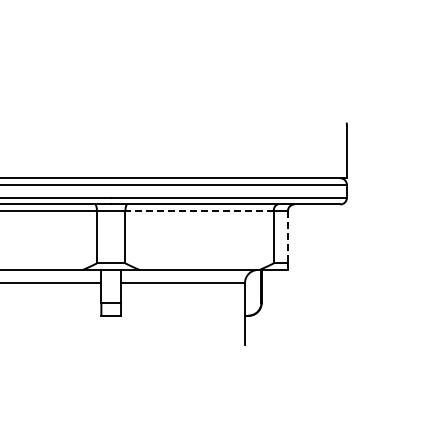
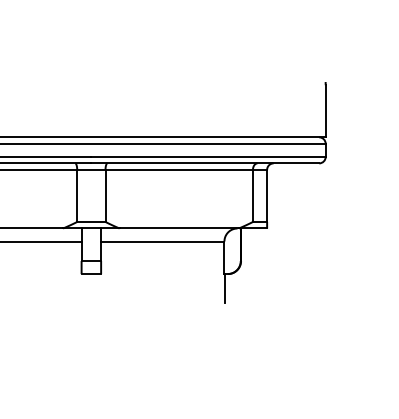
line: (199, 211) -> (179, 170), dashed -> solid
line: (287, 237) -> (266, 196), dashed -> solid

